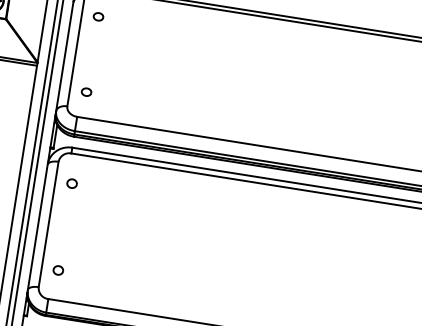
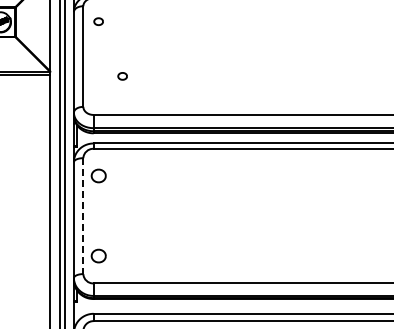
part: (86, 92) -> (122, 76), moved
part: (72, 183) -> (98, 175), size x1.6
line: (48, 224) -> (83, 216), solid -> dashed
part: (58, 270) -> (98, 256), size x1.6

